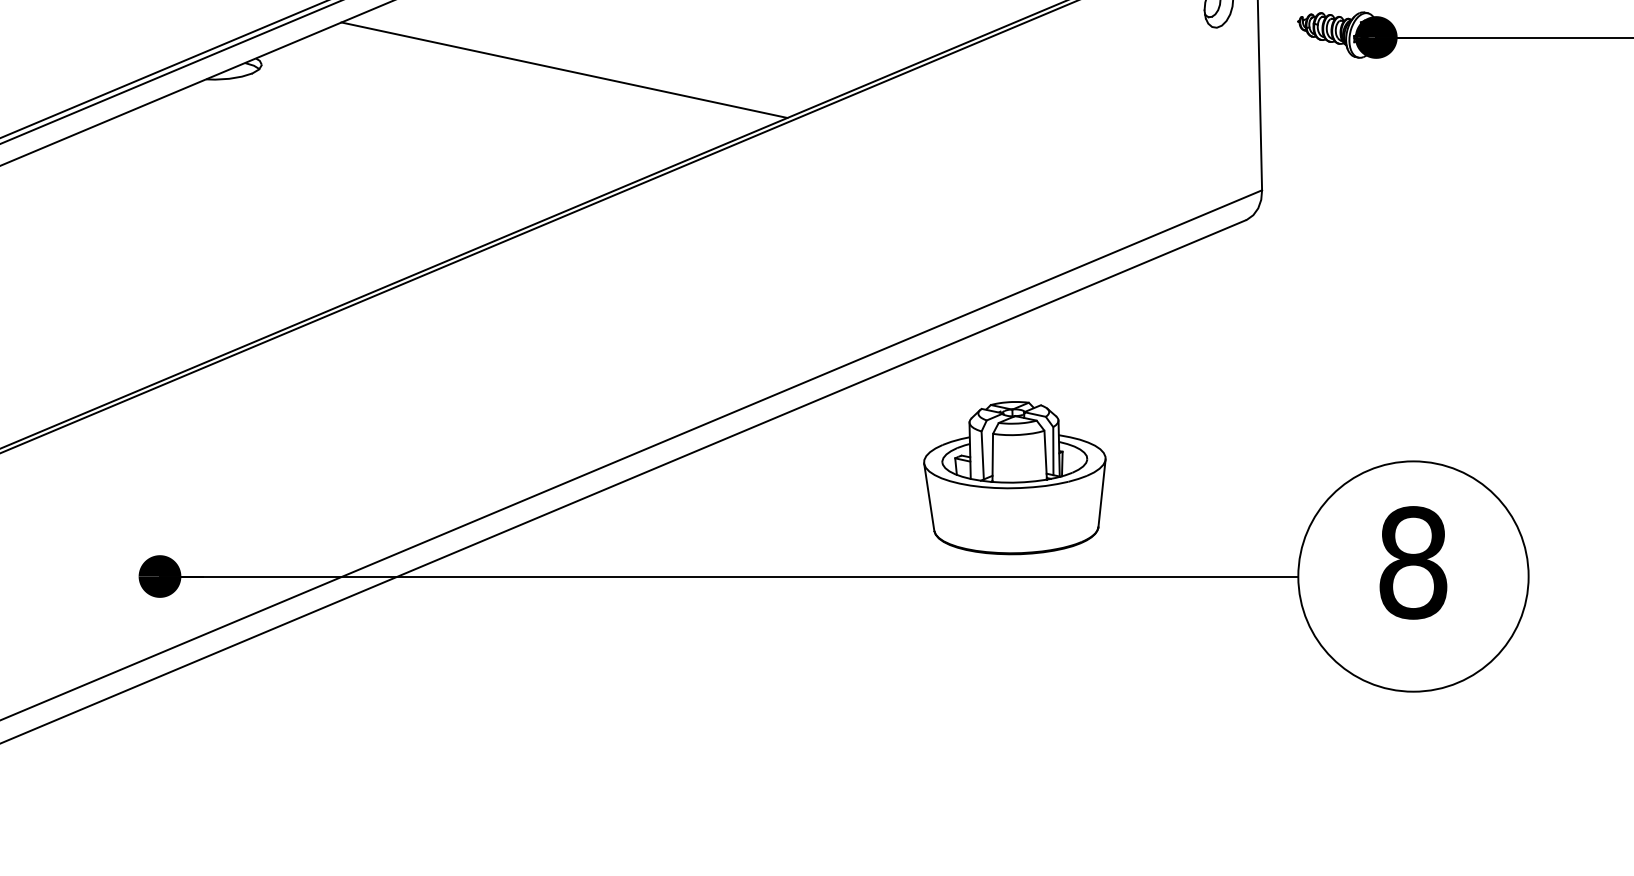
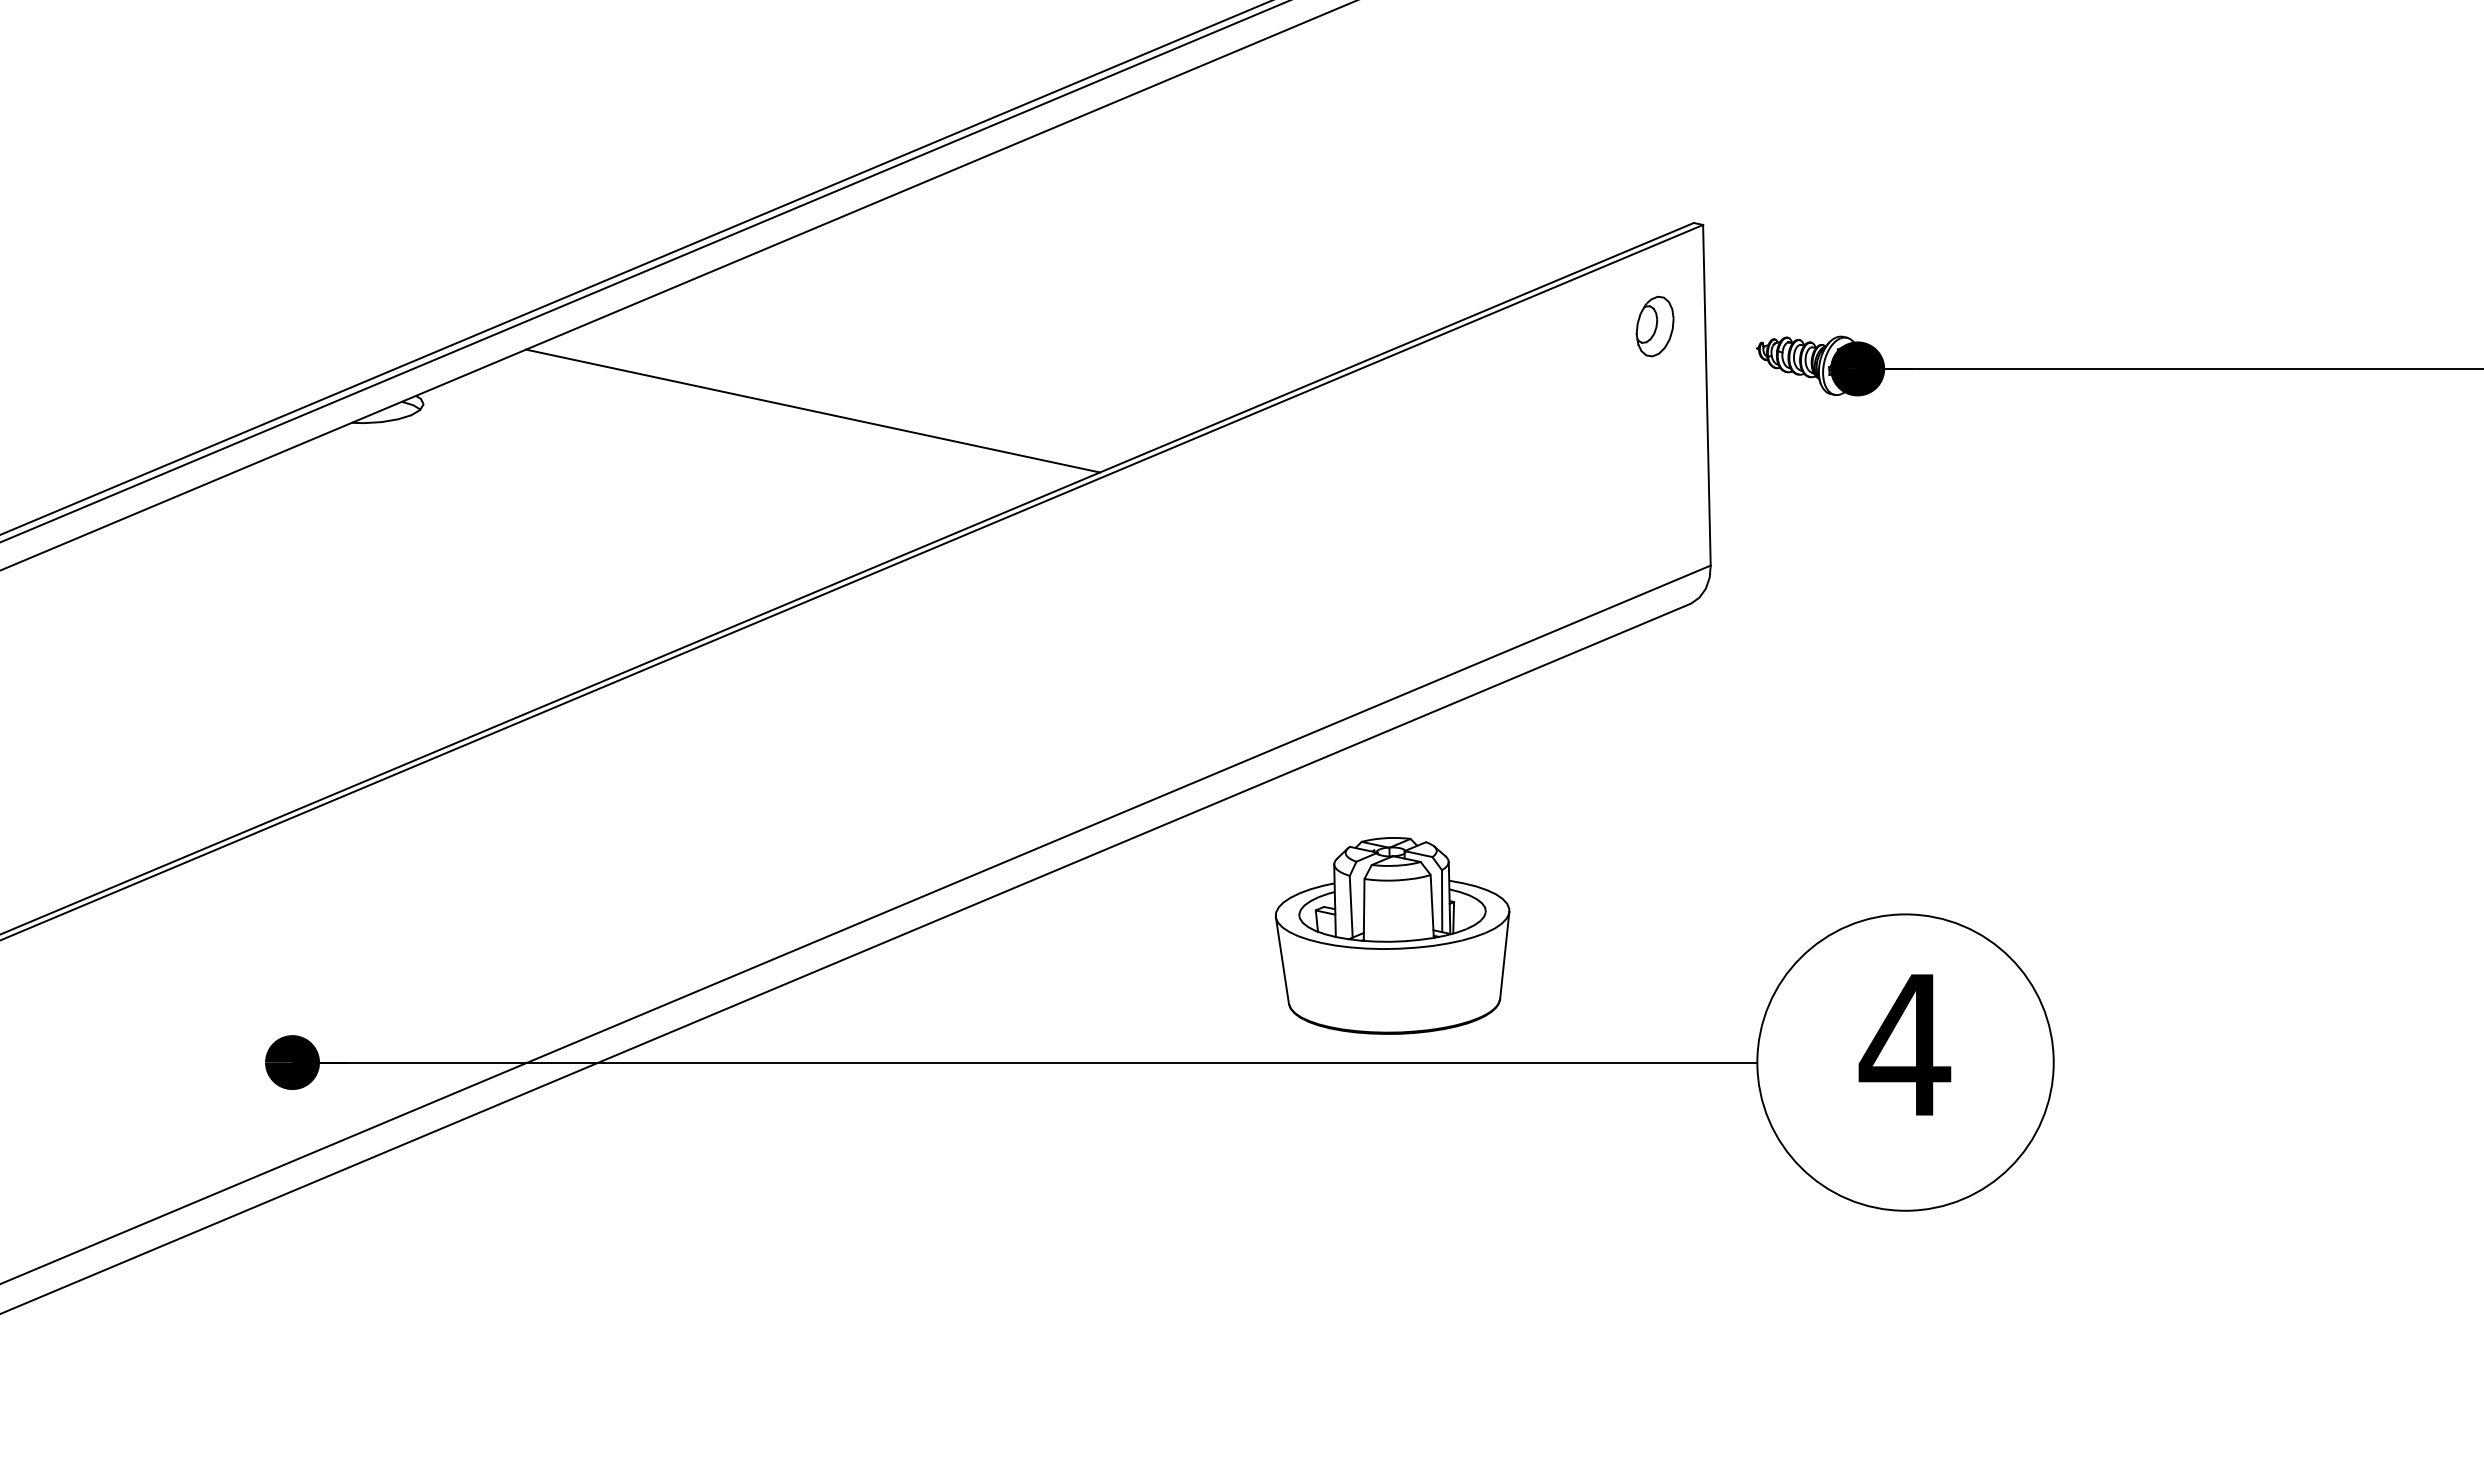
text: (1412, 562) -> (1904, 1044), 8 -> 4

